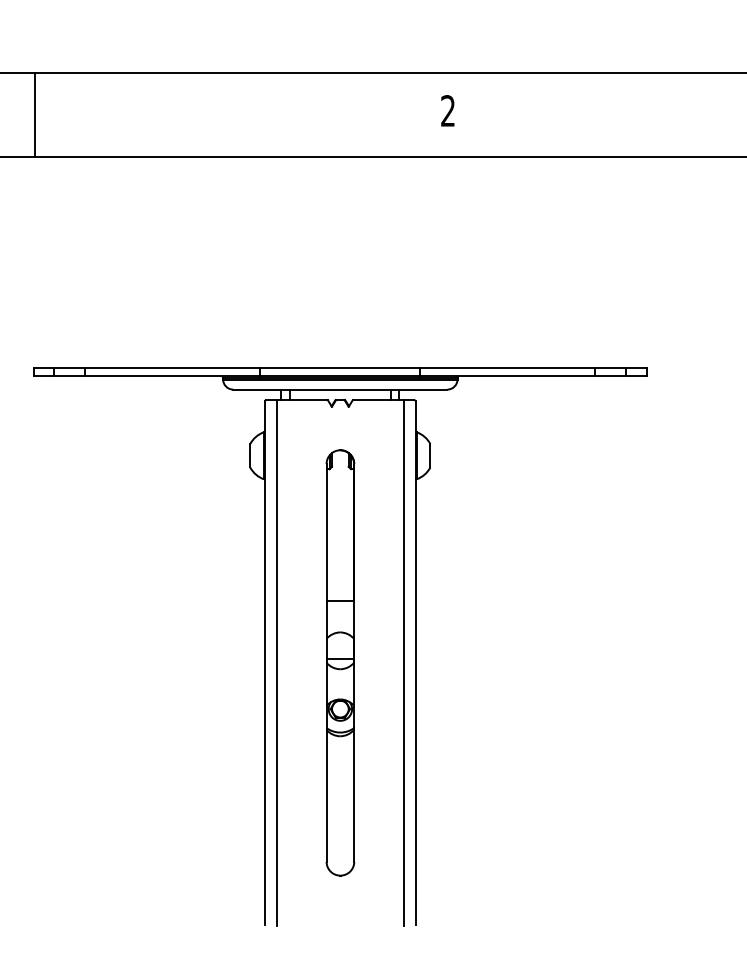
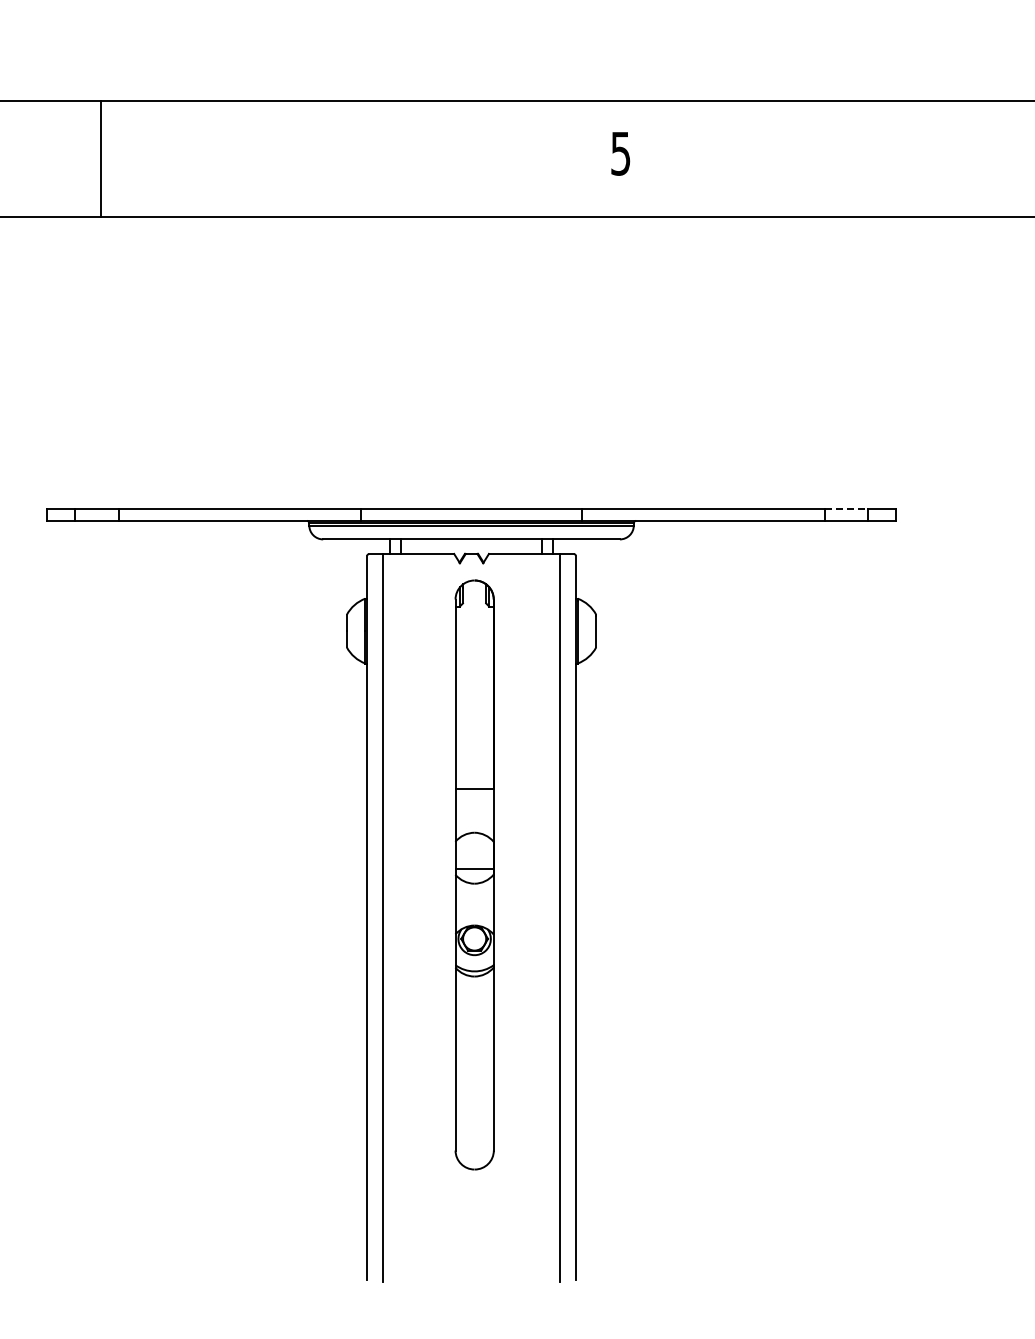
text: (447, 110) -> (620, 153), 2 -> 5
line: (34, 115) -> (101, 159), moved
line: (611, 367) -> (846, 509), solid -> dashed
part: (340, 662) -> (474, 874), moved

